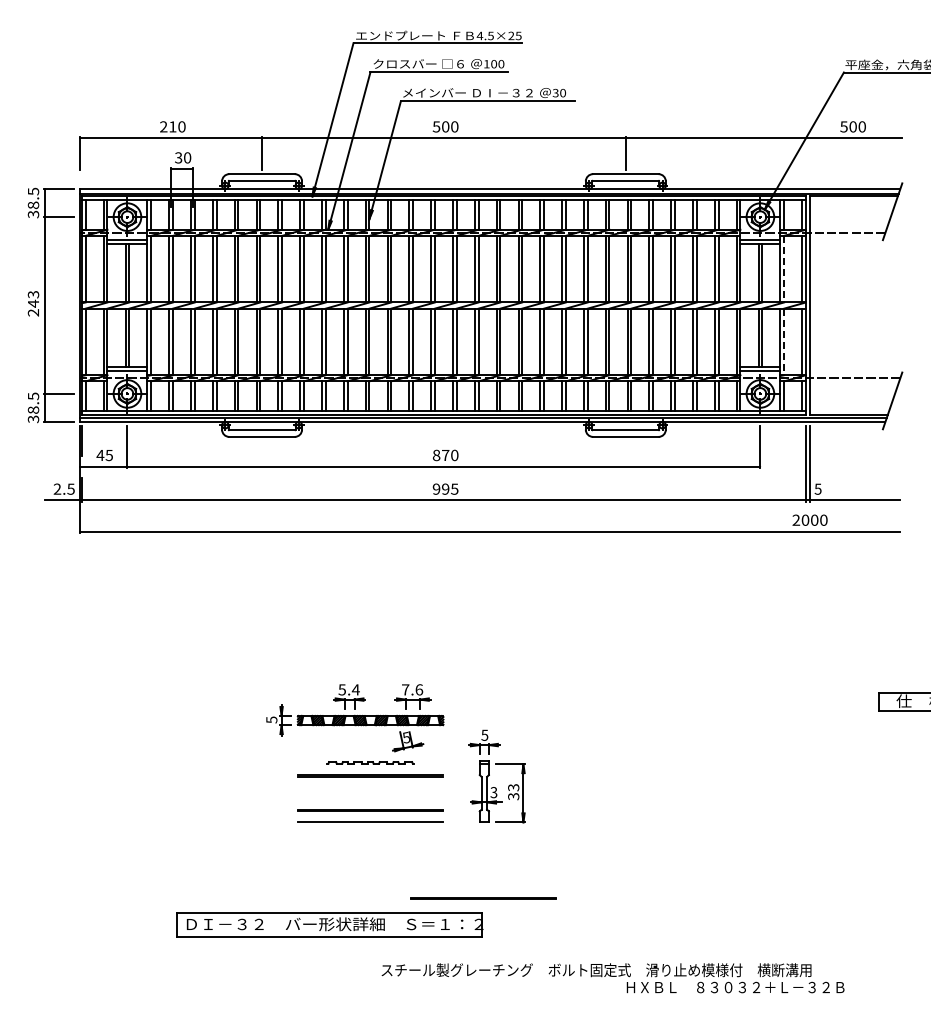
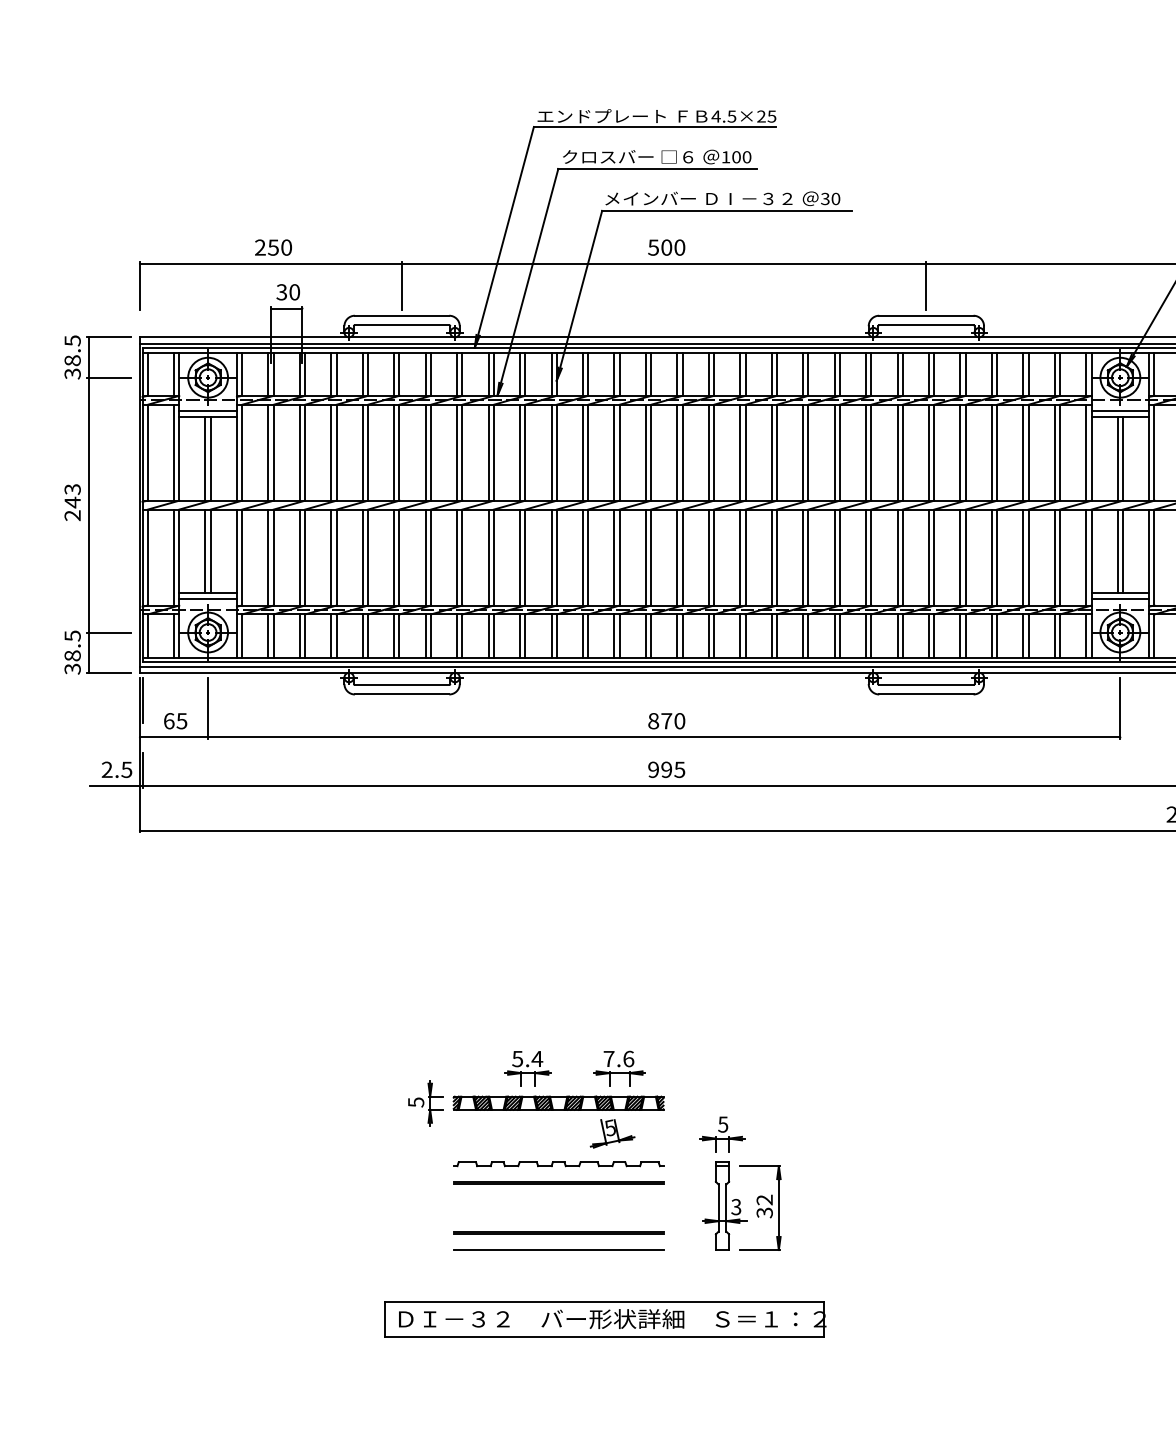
text: (172, 126) -> (273, 247), 210 -> 250
line: (784, 269) -> (1155, 453), dashed -> solid
line: (784, 342) -> (1155, 558), dashed -> solid
text: (100, 455) -> (169, 721), 45 -> 65
part: (370, 762) -> (558, 1163), size x1.67
text: (513, 787) -> (764, 1199), 33 -> 32
line: (483, 898) -> (721, 1359), removed
part: (329, 924) -> (604, 1319), moved

